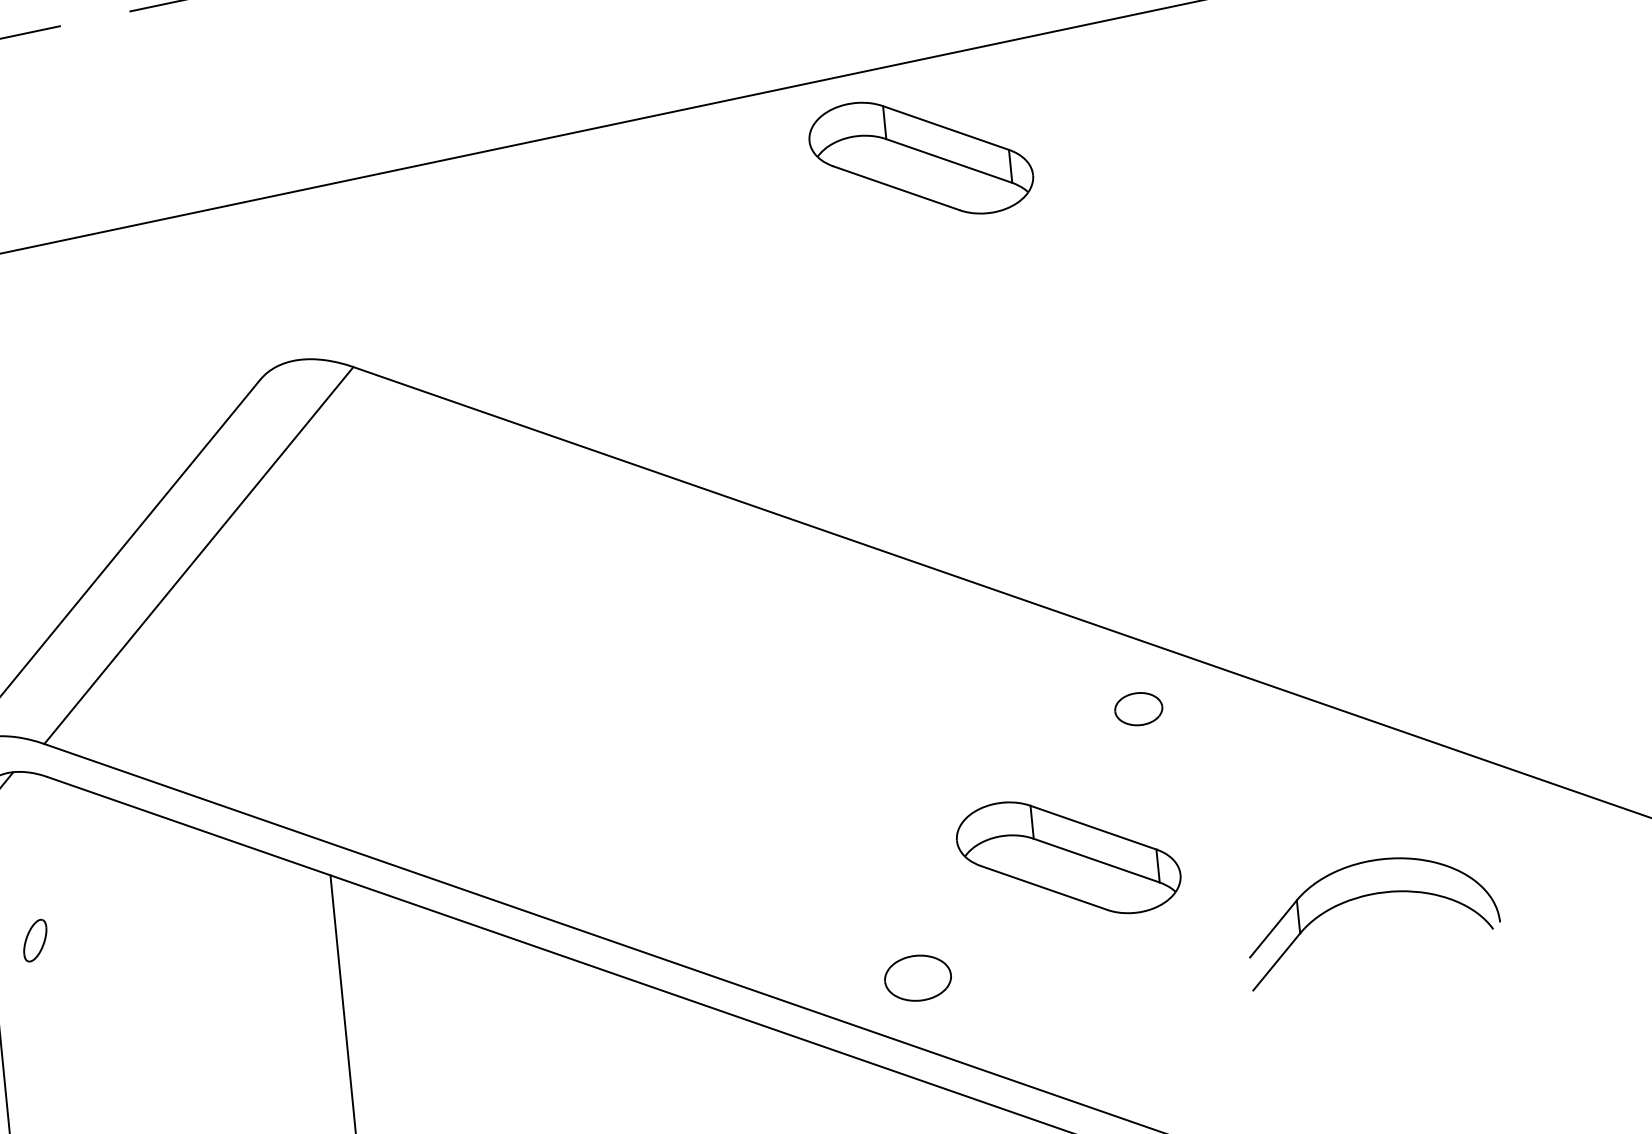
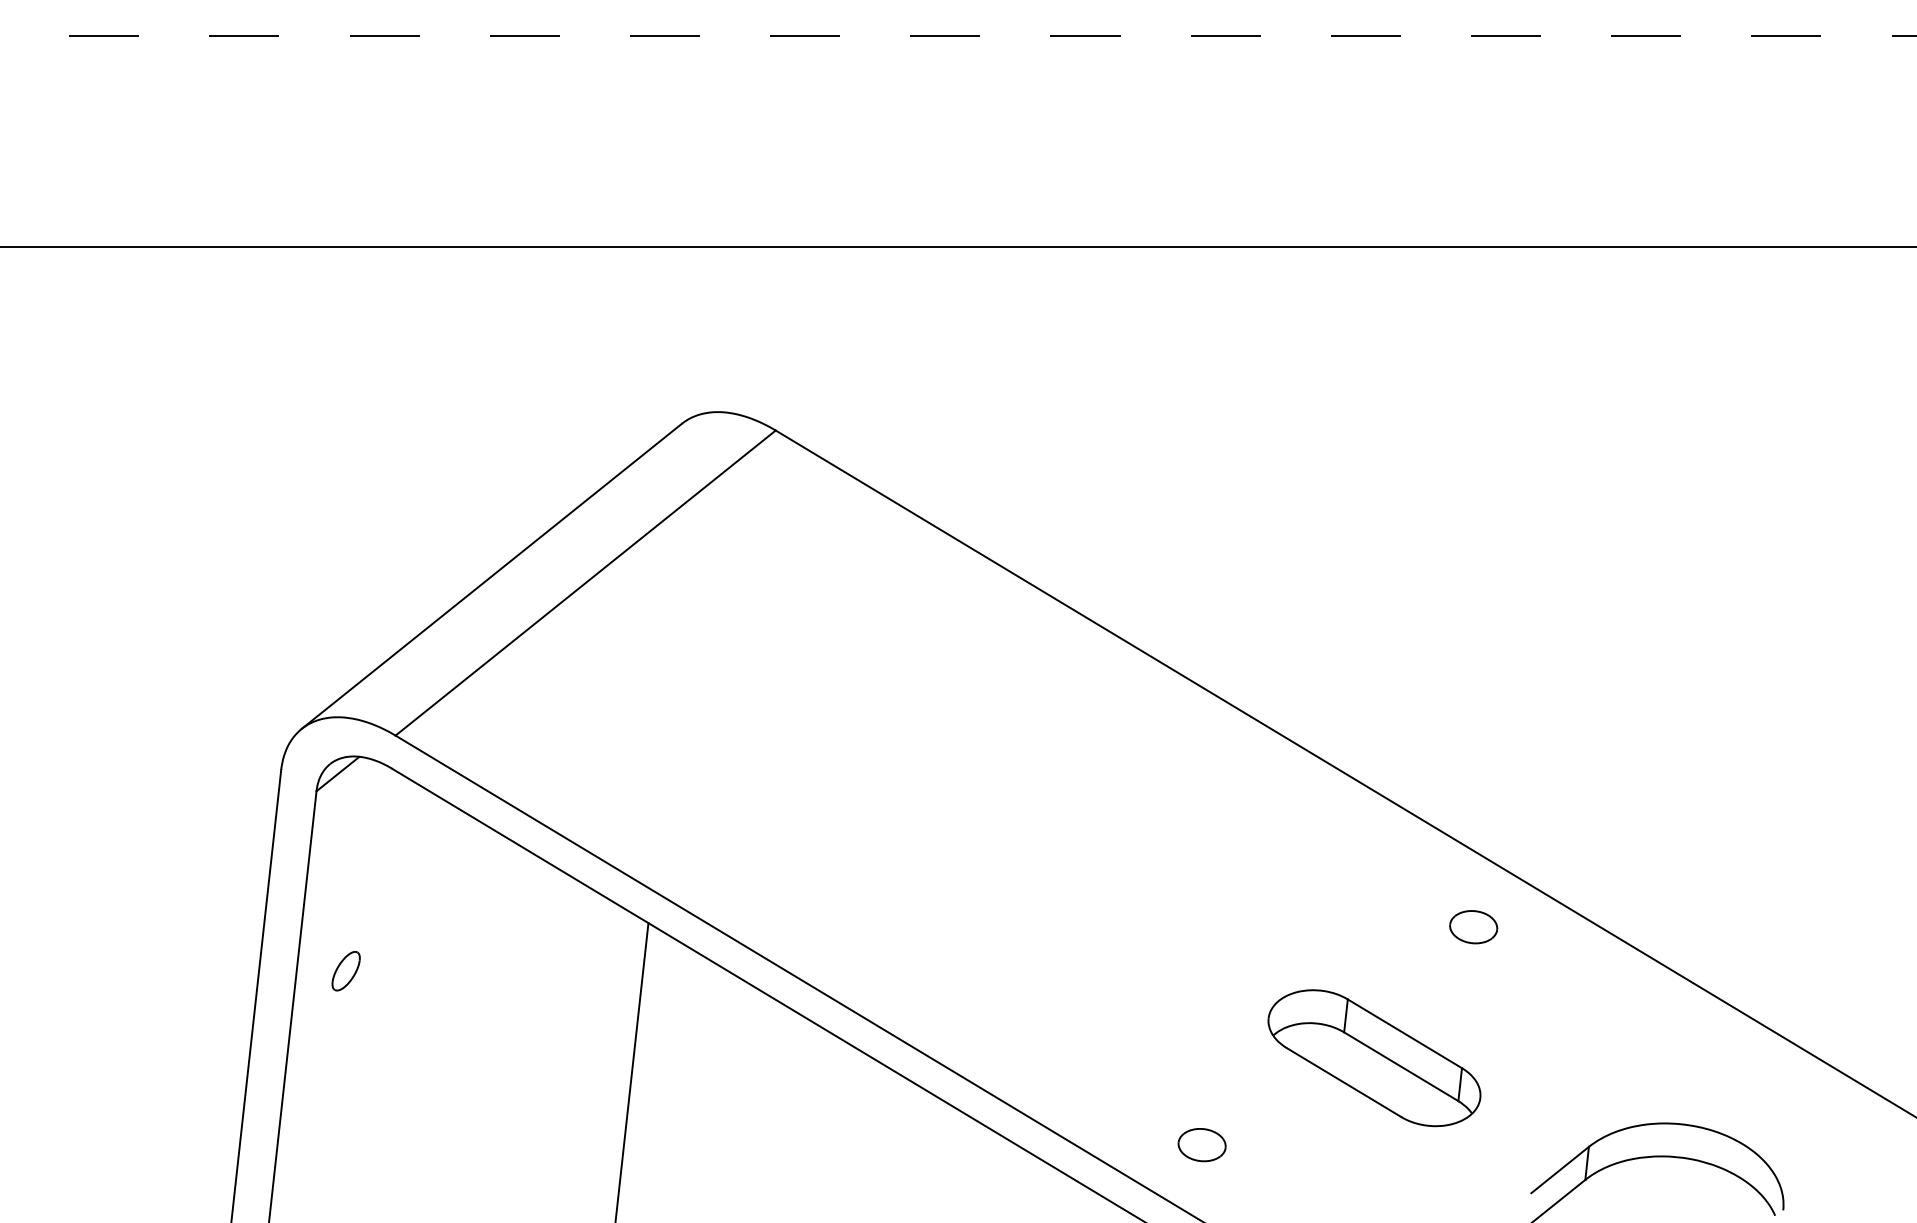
part: (921, 158) -> (1374, 343), removed
part: (34, 941) -> (345, 971), moved
part: (917, 978) -> (1201, 1145), size x0.71

